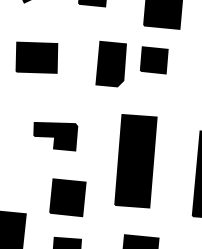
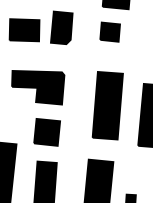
part: (110, 63) -> (61, 27), moved
part: (55, 136) -> (38, 87), size x1.67
part: (135, 160) -> (107, 105), moved

